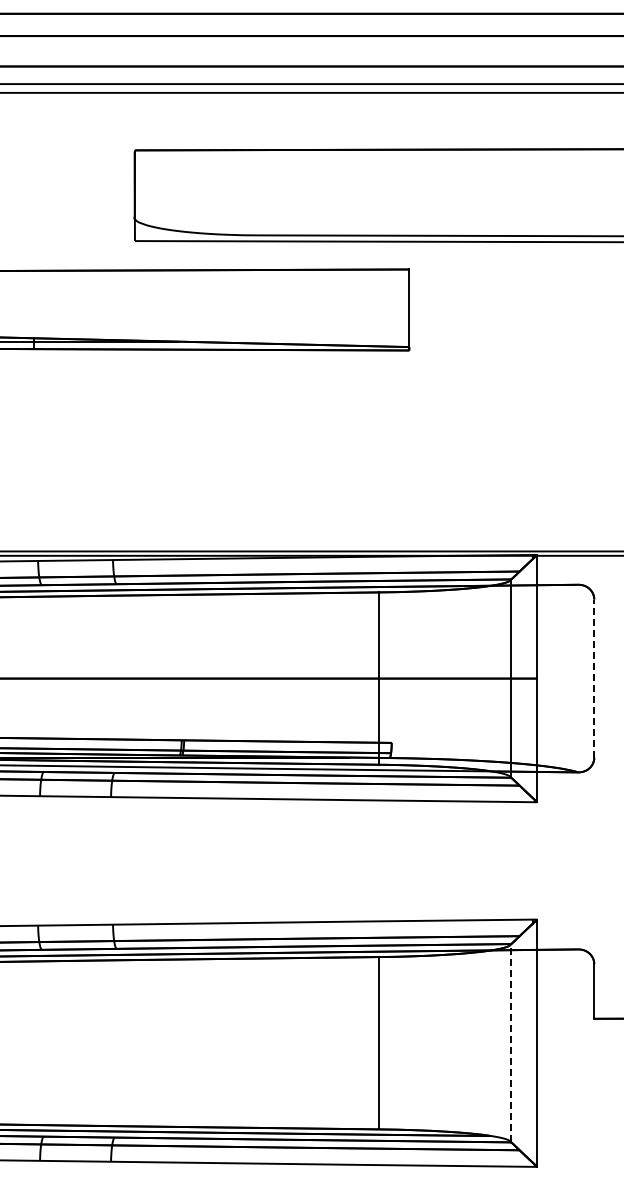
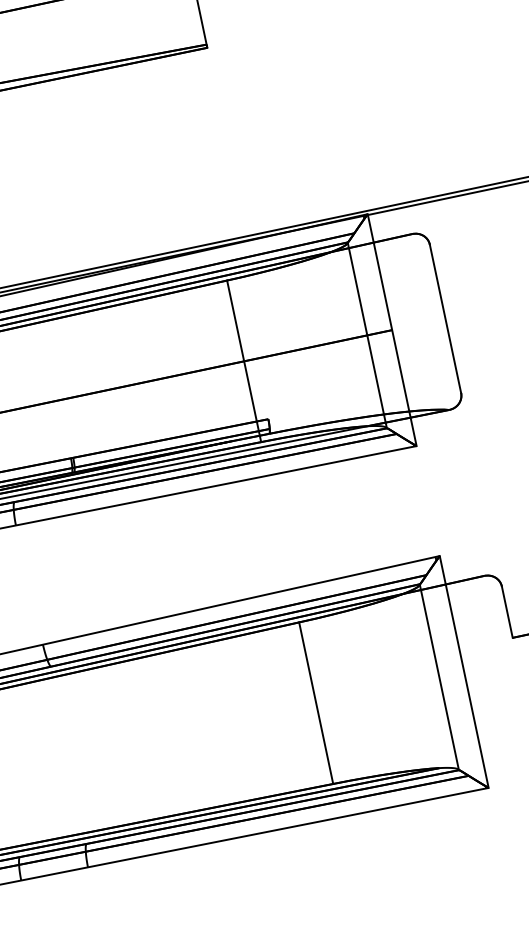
line: (594, 678) -> (445, 318), dashed -> solid
line: (510, 1043) -> (439, 677), dashed -> solid

